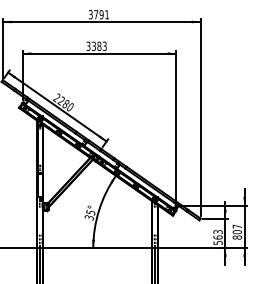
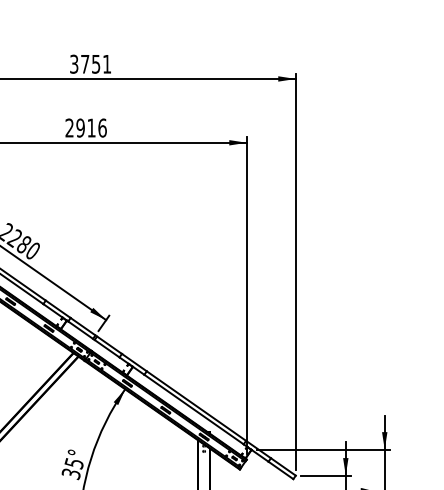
text: (101, 14) -> (95, 63), 3791 -> 3751
text: (96, 46) -> (85, 128), 3383 -> 2916

